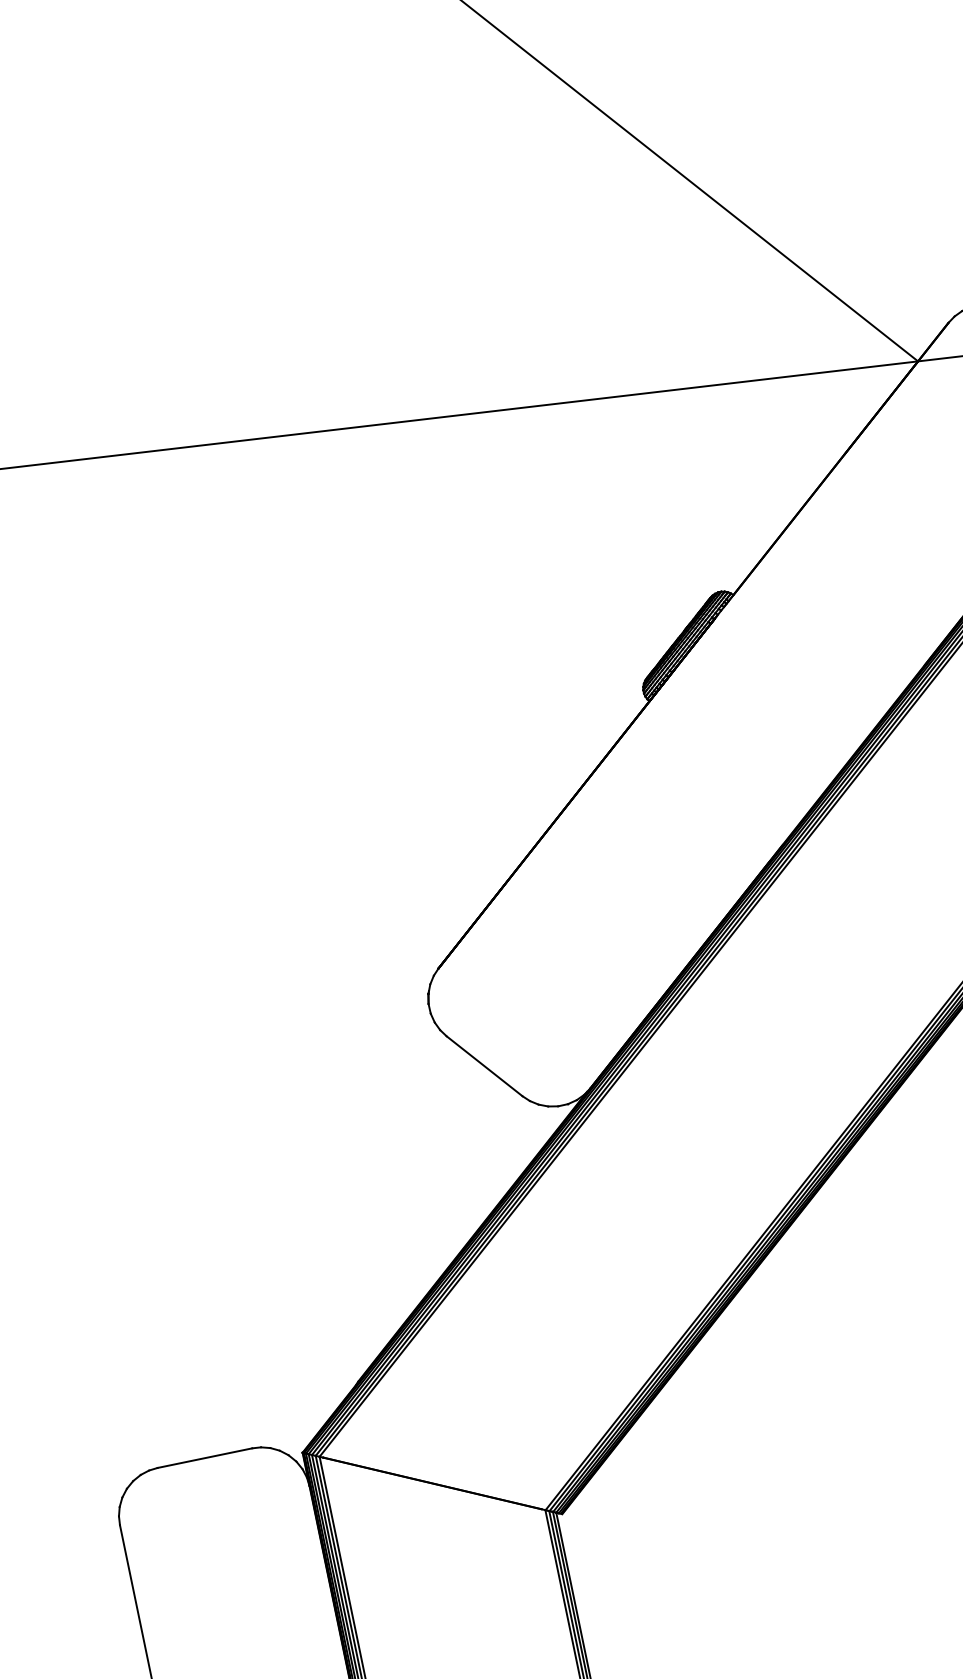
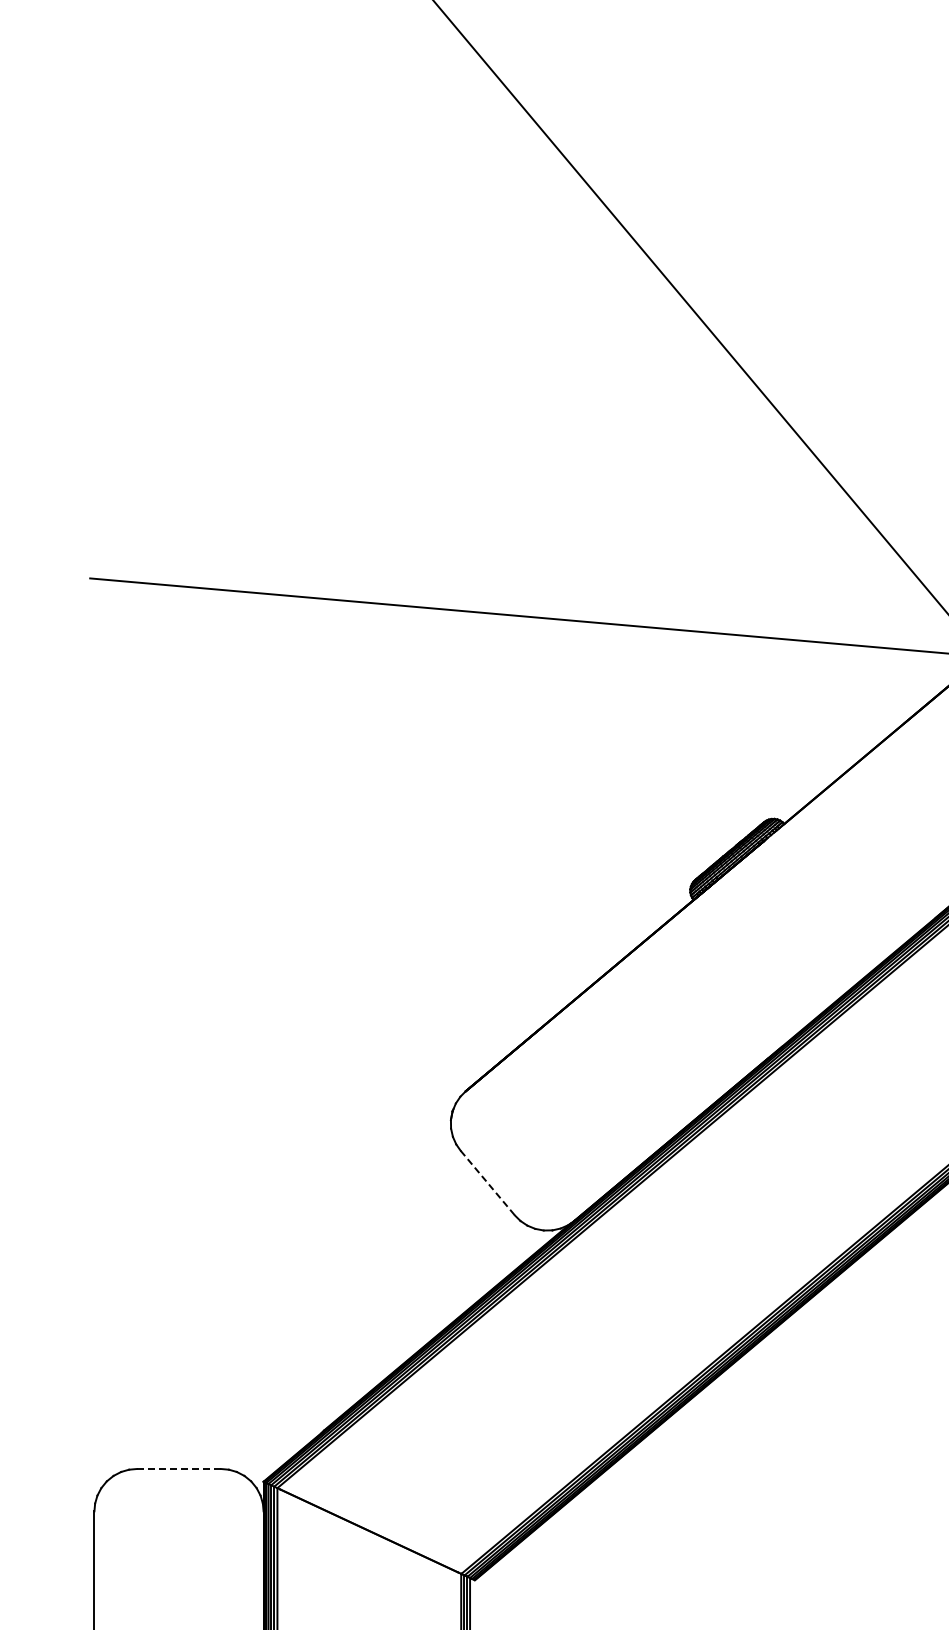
line: (485, 1066) -> (488, 1183), solid -> dashed
line: (204, 1458) -> (178, 1469), solid -> dashed

